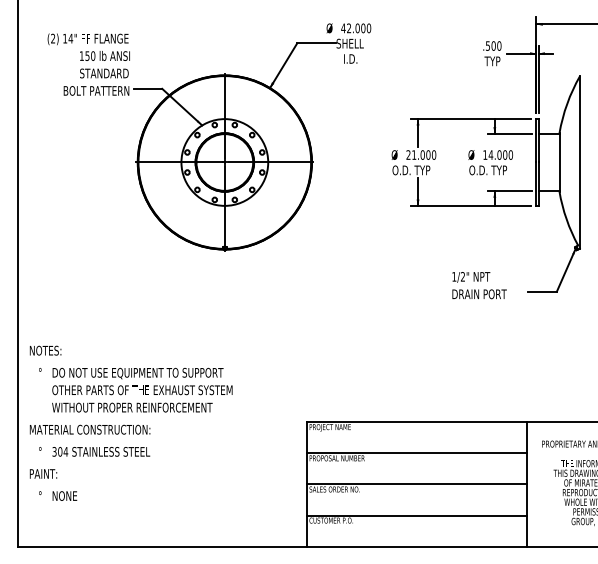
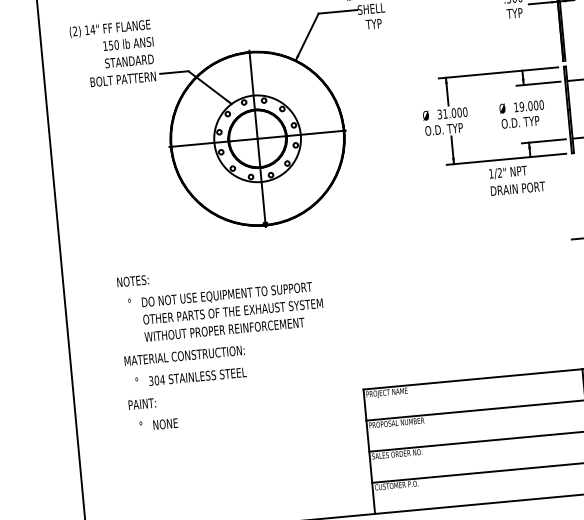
text: (351, 58) -> (374, 23), I.D. -> TYP
text: (408, 154) -> (439, 113), 21.000 -> 31.000
text: (490, 154) -> (521, 106), 14.000 -> 19.000
text: (479, 285) -> (517, 180), moved
text: (130, 422) -> (224, 344), moved

